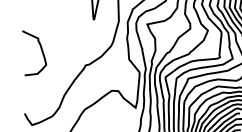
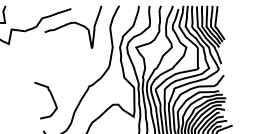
curve: (41, 51) -> (51, 97), moved

